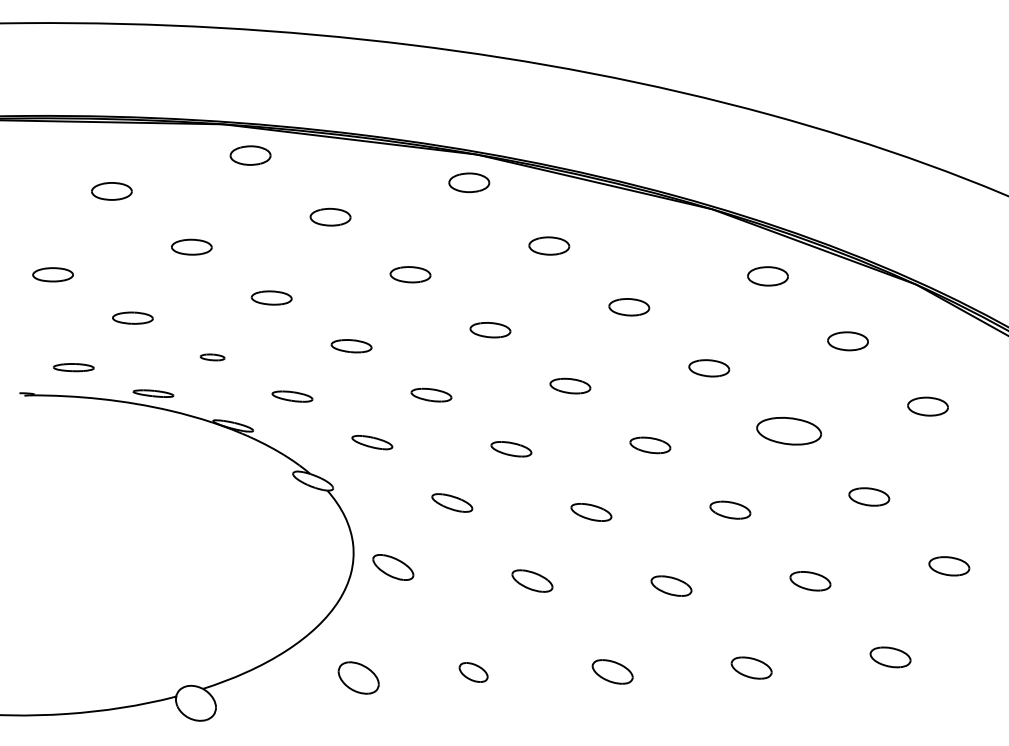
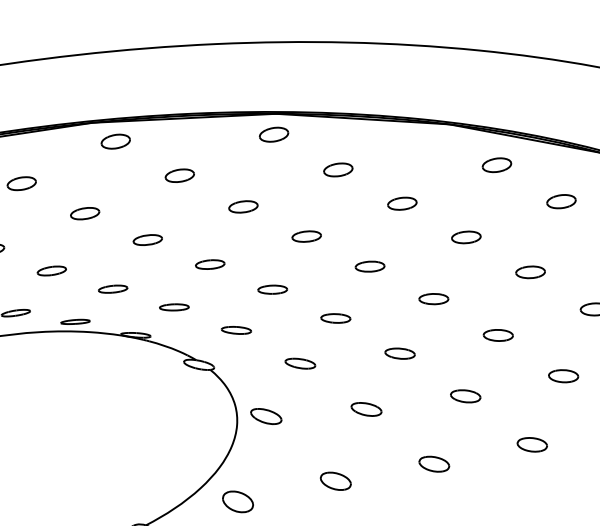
part: (212, 357) -> (112, 289), size x1.67
part: (789, 430) -> (530, 271), size x0.62
part: (473, 672) -> (335, 481), size x1.43
part: (358, 677) -> (237, 501), moved

